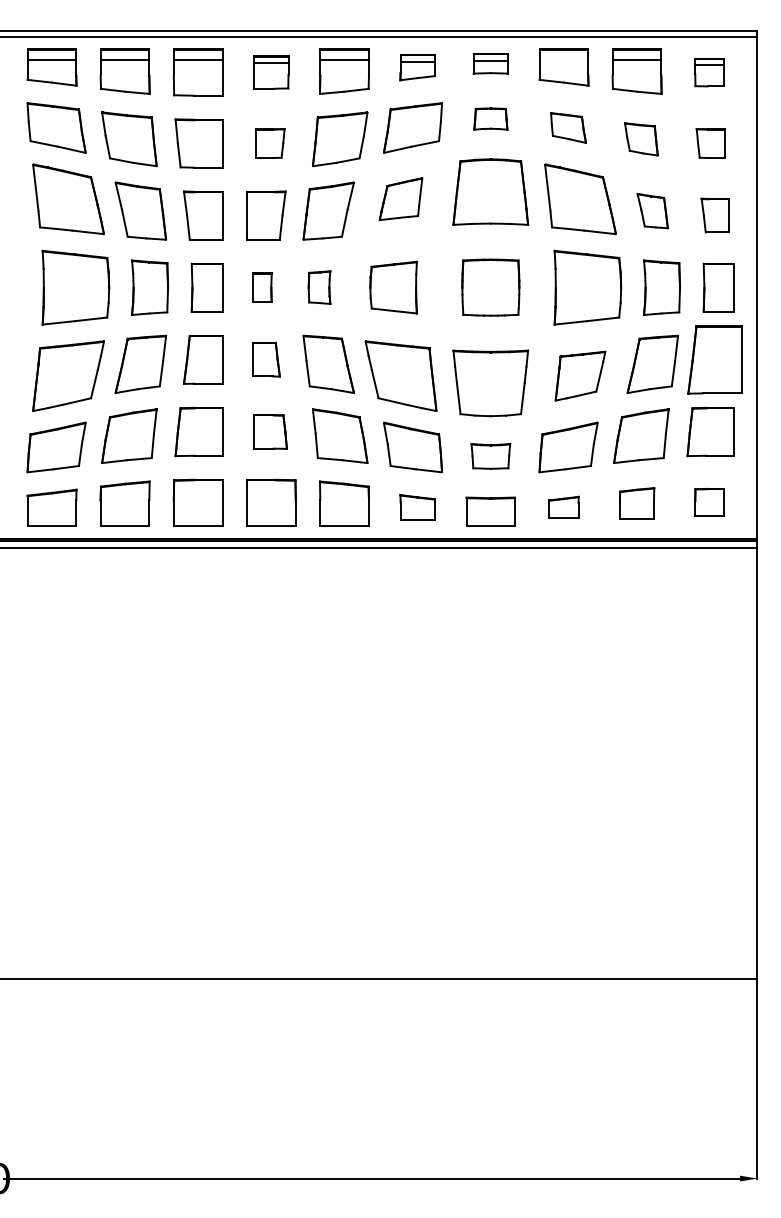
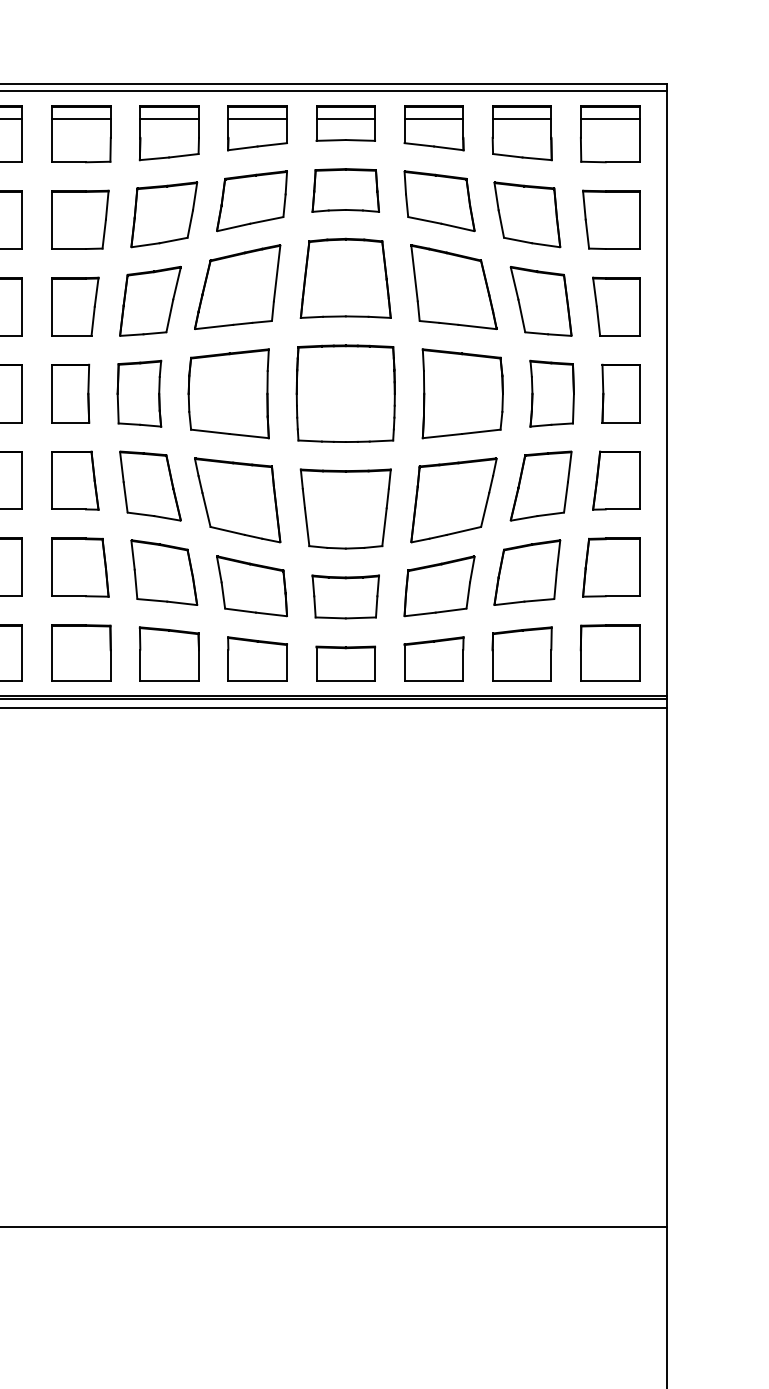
line: (563, 59) -> (433, 118), added
part: (490, 63) -> (345, 123), size x1.43
part: (417, 67) -> (257, 128), size x1.43
part: (271, 72) -> (81, 134), size x1.43
part: (709, 72) -> (609, 134), size x1.67
part: (490, 118) -> (345, 189), size x1.67
part: (568, 127) -> (439, 200), size x1.67
part: (641, 139) -> (527, 215), size x1.67
part: (270, 143) -> (80, 219), size x1.67
part: (710, 143) -> (610, 219), size x1.67
part: (400, 198) -> (236, 286), size x1.67
part: (652, 210) -> (540, 300), size x1.67
part: (714, 215) -> (615, 306), size x1.43
part: (262, 287) -> (70, 393), size x1.67
part: (319, 287) -> (139, 393), size x1.67
part: (393, 287) -> (228, 393), size x1.43
part: (490, 287) -> (345, 393), size x1.43
part: (266, 359) -> (75, 480), size x1.43
part: (714, 359) -> (615, 480), size x0.71
part: (580, 375) -> (453, 499), size x1.43
part: (270, 431) -> (80, 567), size x1.43
part: (490, 456) -> (345, 597), size x1.43
part: (709, 502) -> (609, 652), size x1.67
part: (636, 503) -> (521, 653), size x1.43
part: (417, 507) -> (257, 658), size x1.43
part: (563, 507) -> (433, 658), size x1.67

